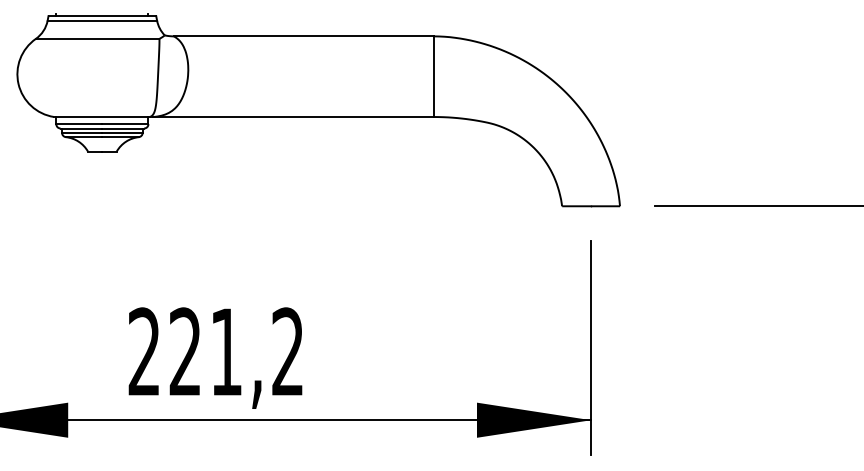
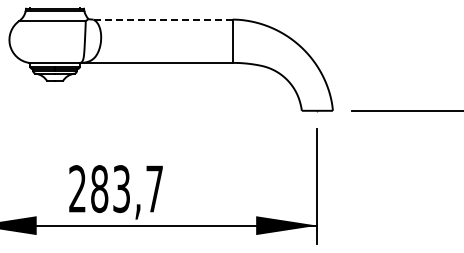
line: (304, 36) -> (163, 19), solid -> dashed
text: (235, 352) -> (126, 189), 221,2 -> 283,7

